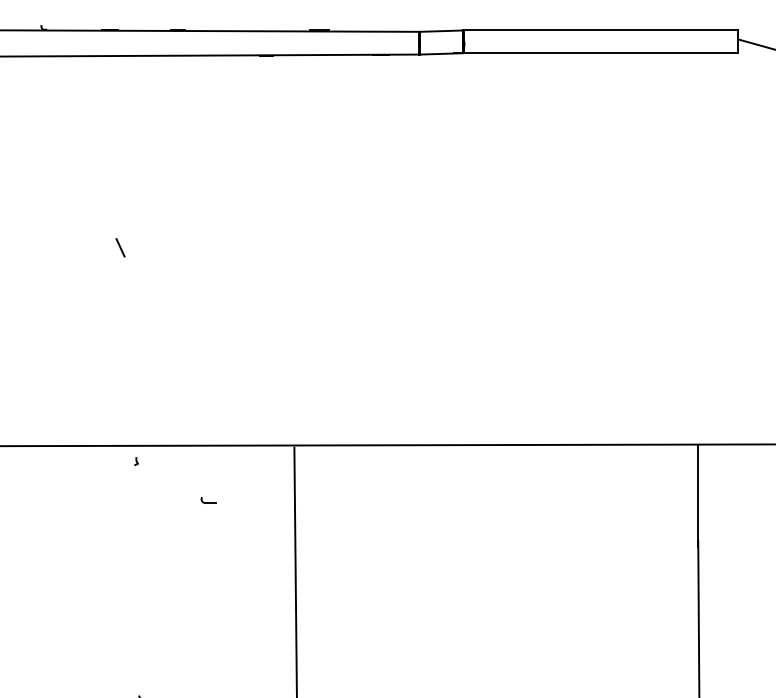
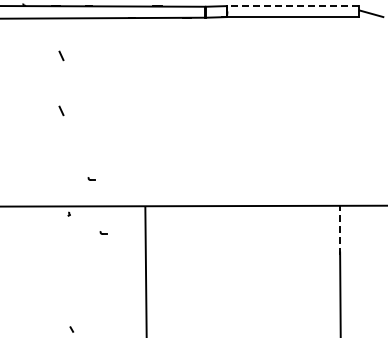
line: (599, 31) -> (292, 6), solid -> dashed
line: (120, 132) -> (61, 55), added
part: (182, 387) -> (91, 178), added
line: (699, 495) -> (340, 230), solid -> dashed

